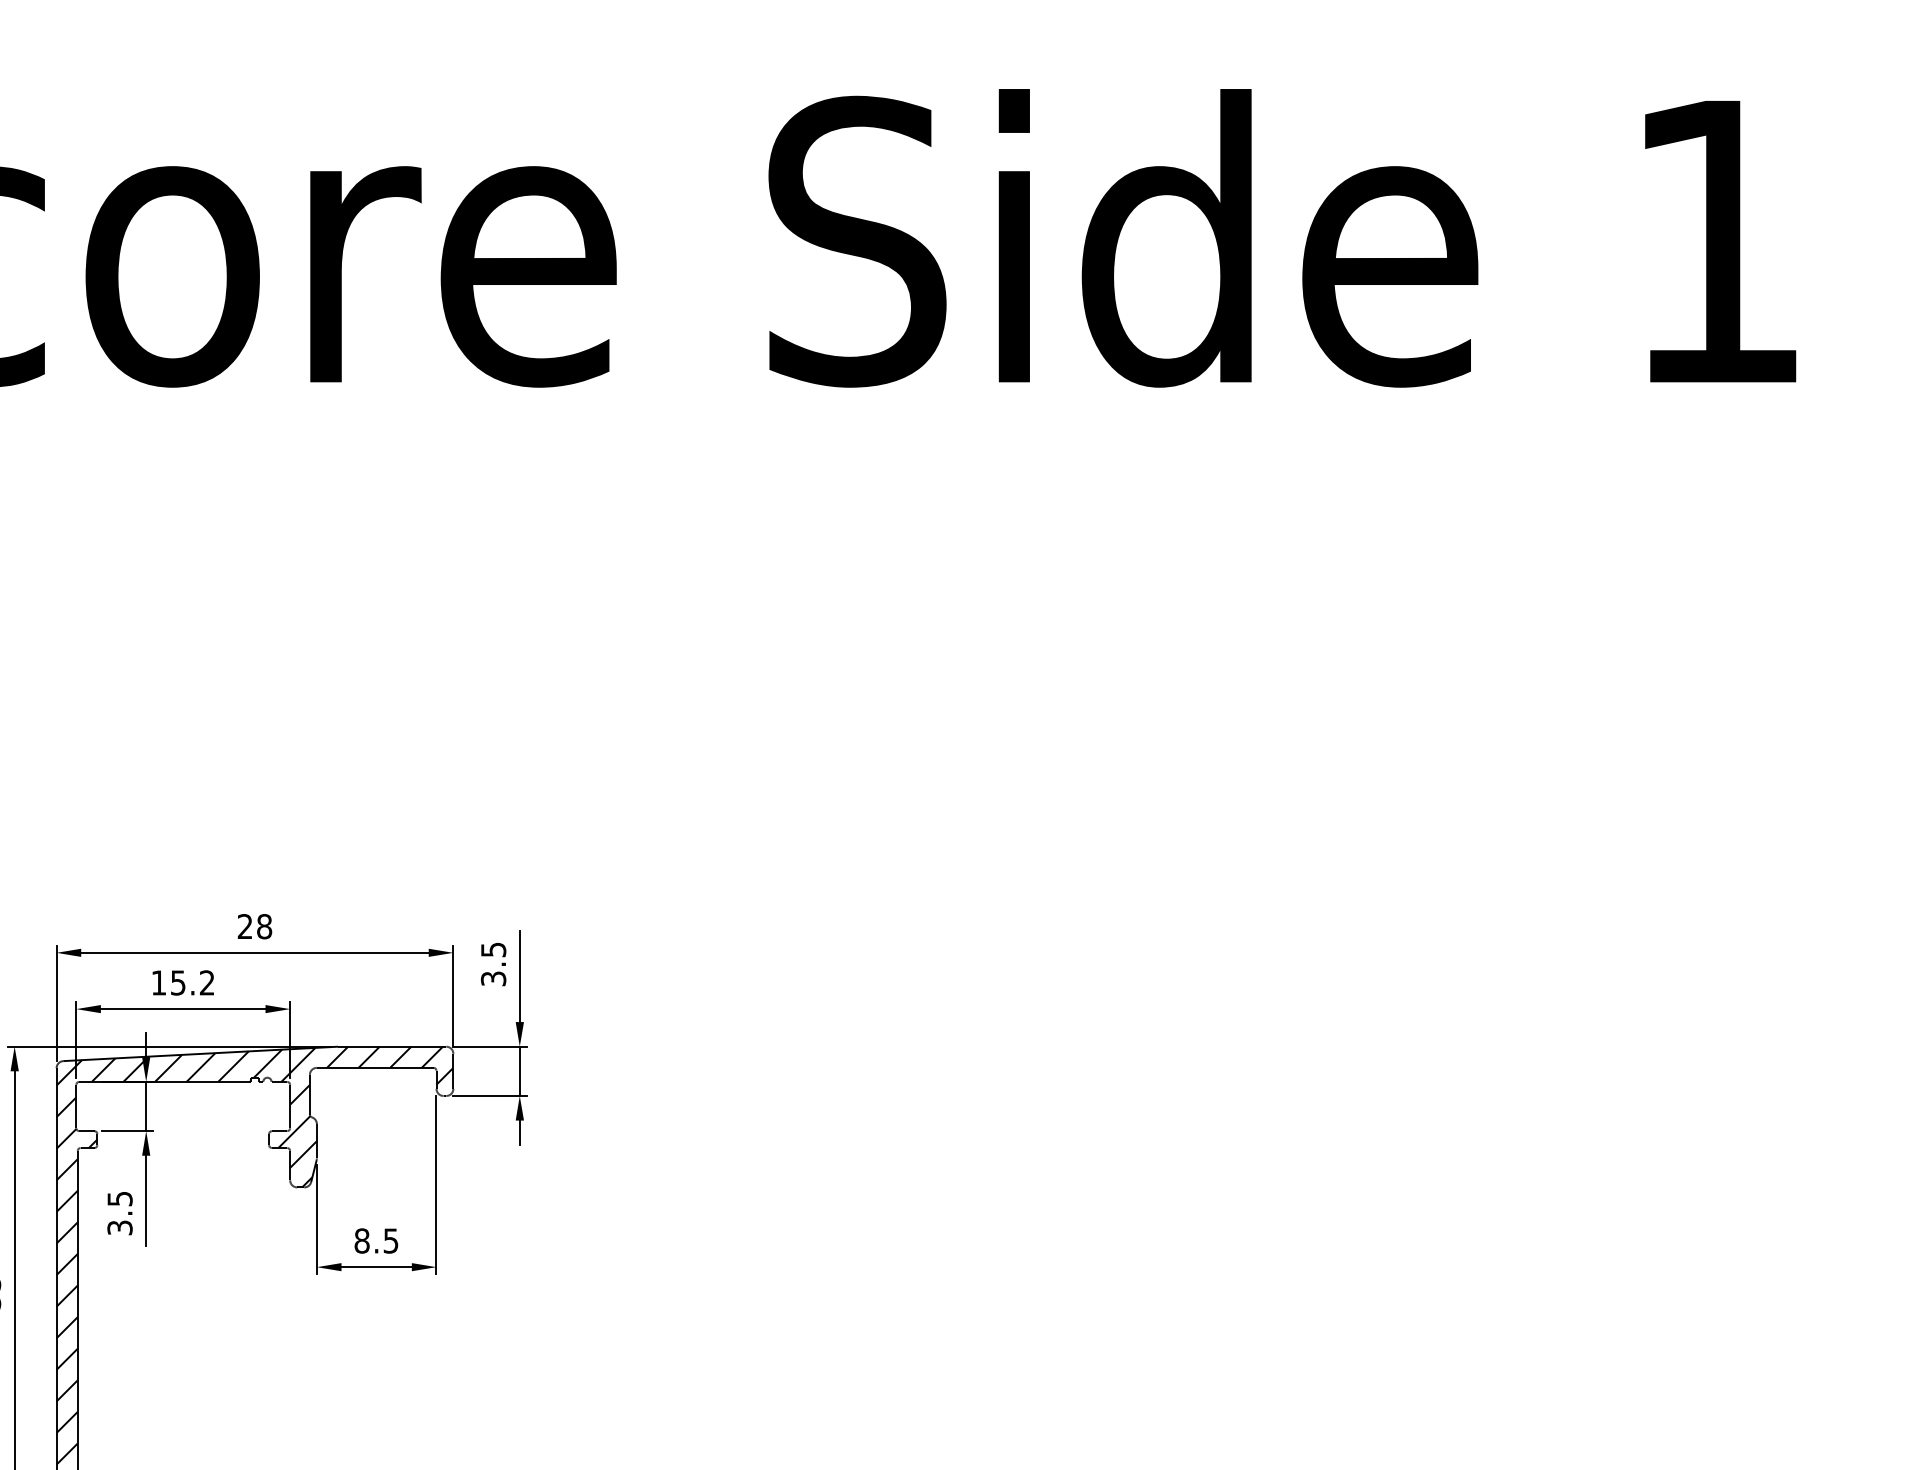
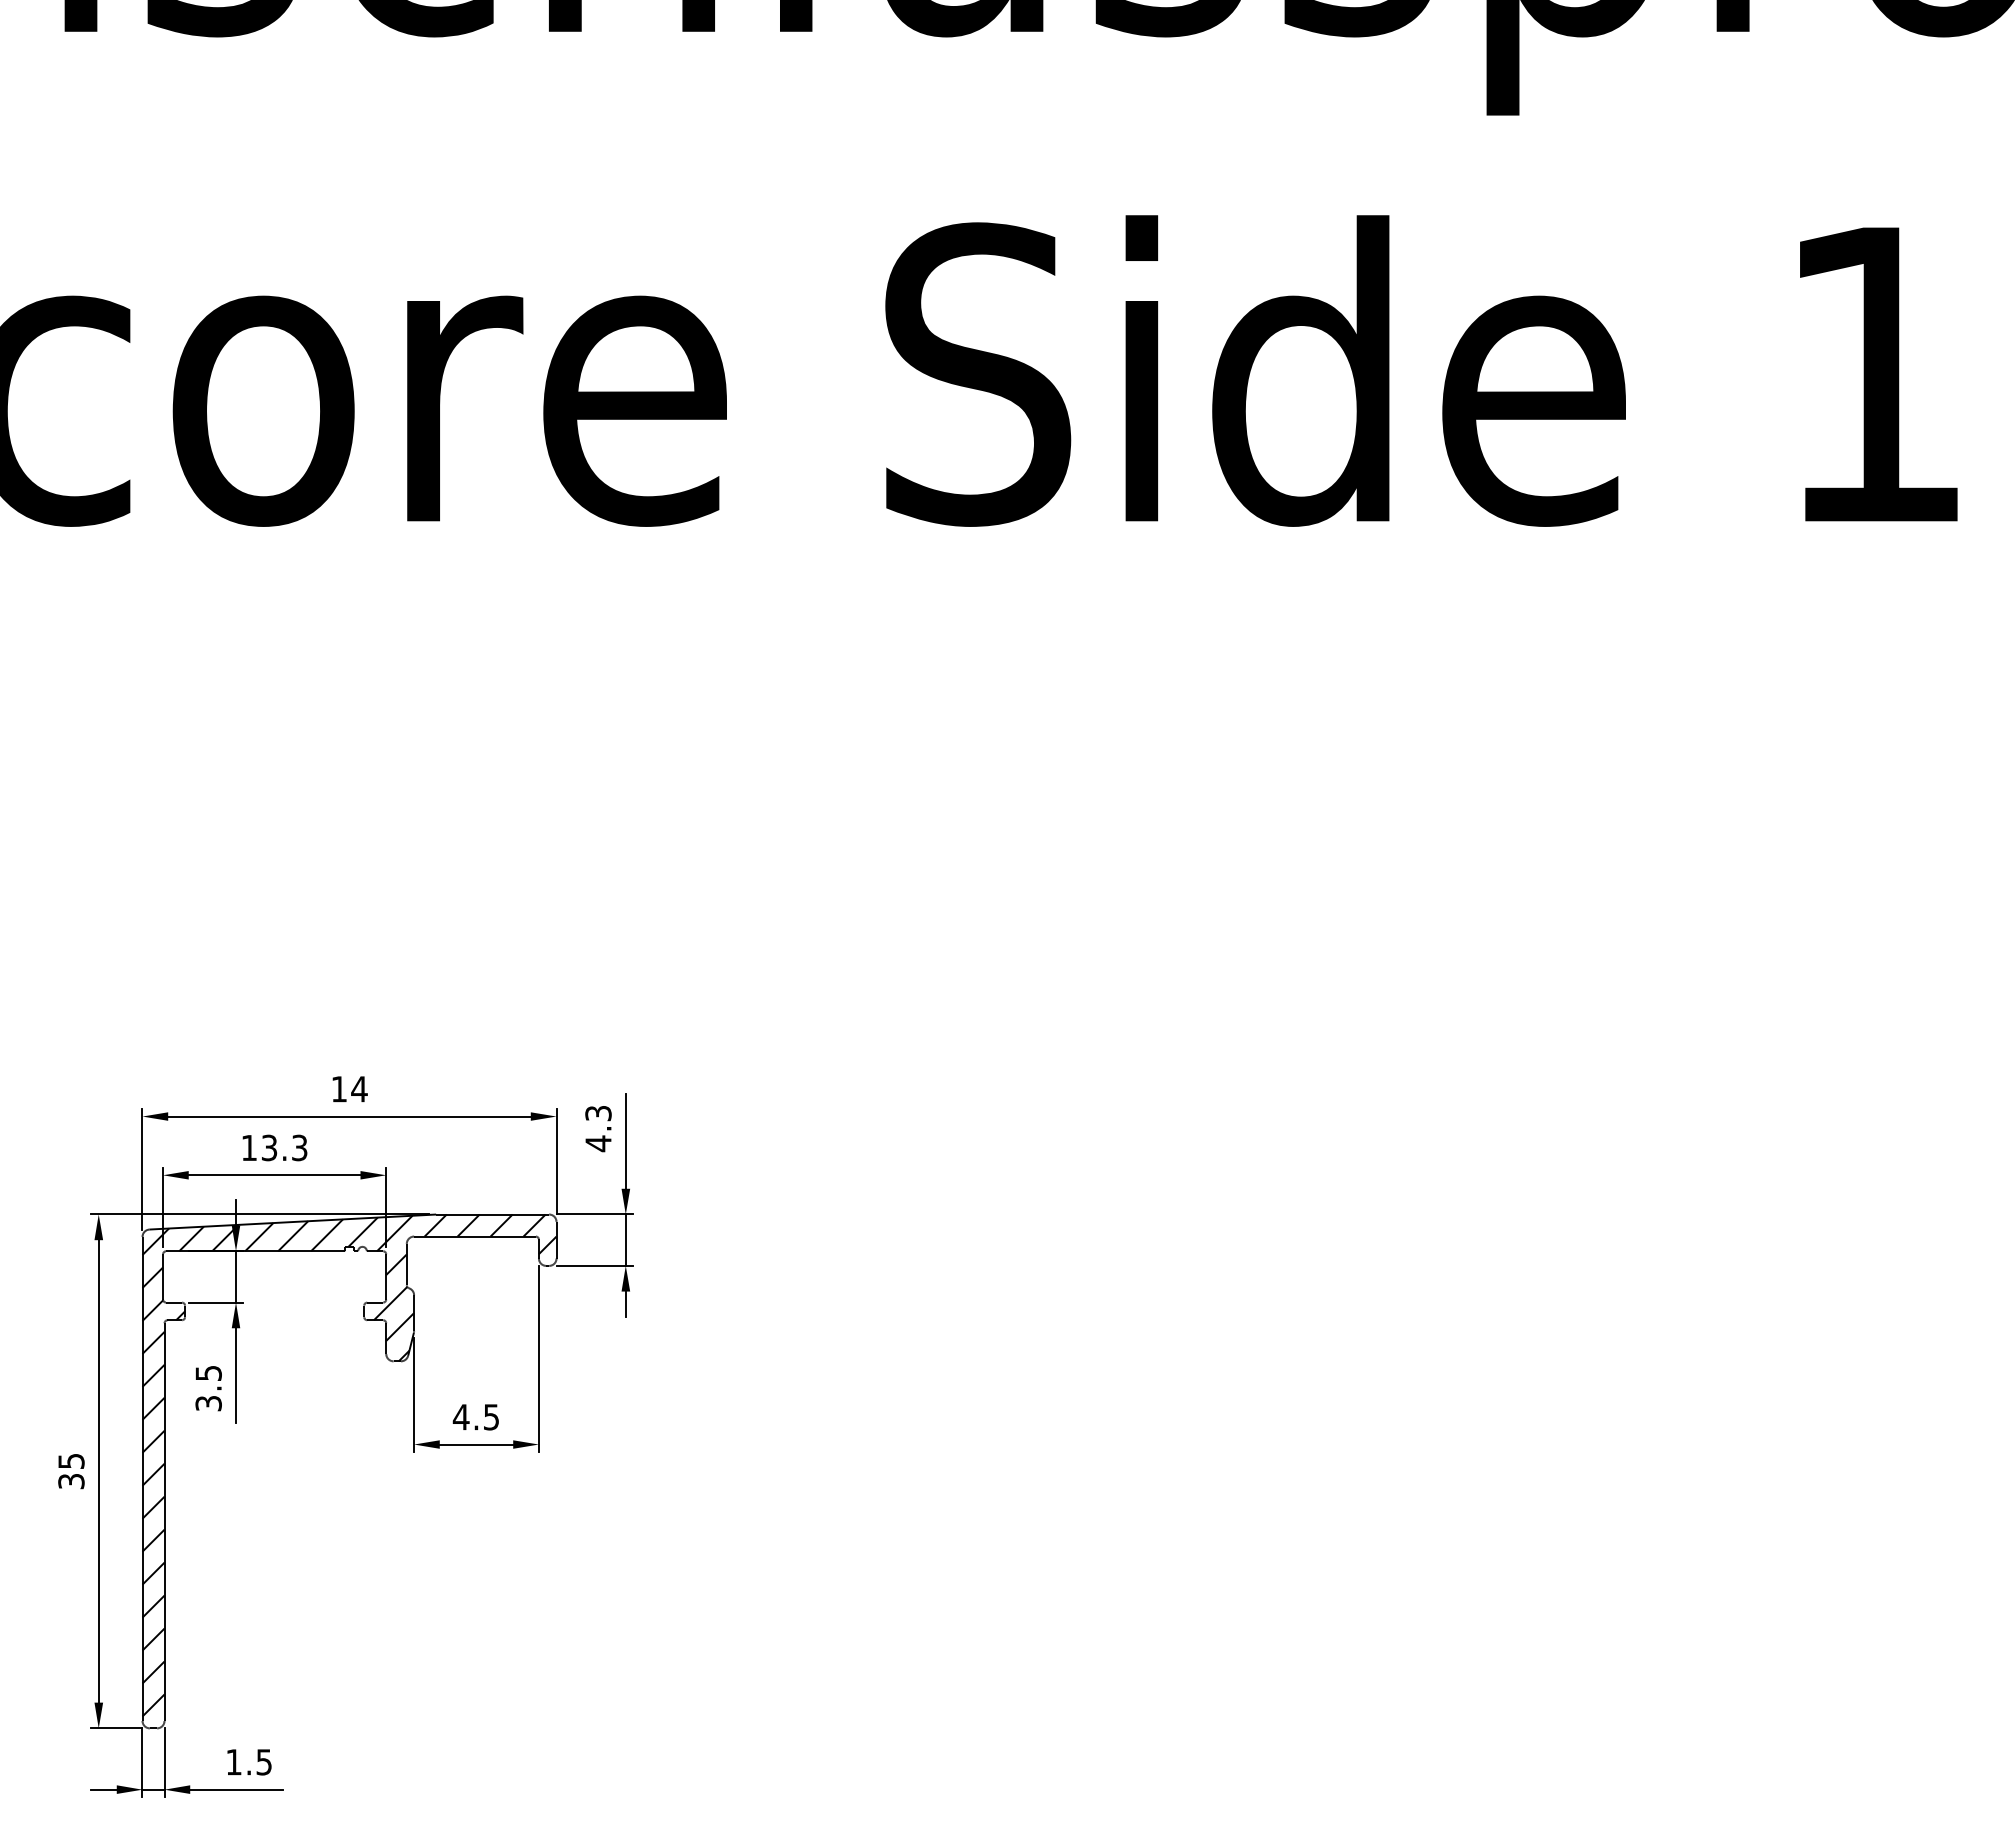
text: (254, 926) -> (349, 1089), 28 -> 14
text: (493, 965) -> (598, 1129), 3.5 -> 4.3
text: (192, 982) -> (284, 1147), 15.2 -> 13.3
text: (361, 1241) -> (460, 1417), 8.5 -> 4.5

